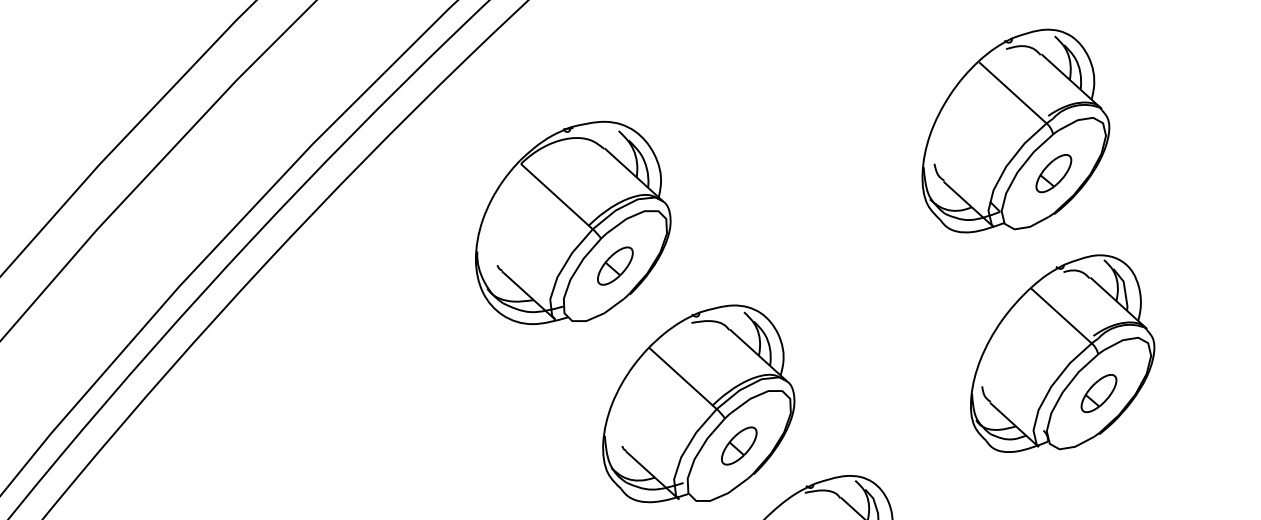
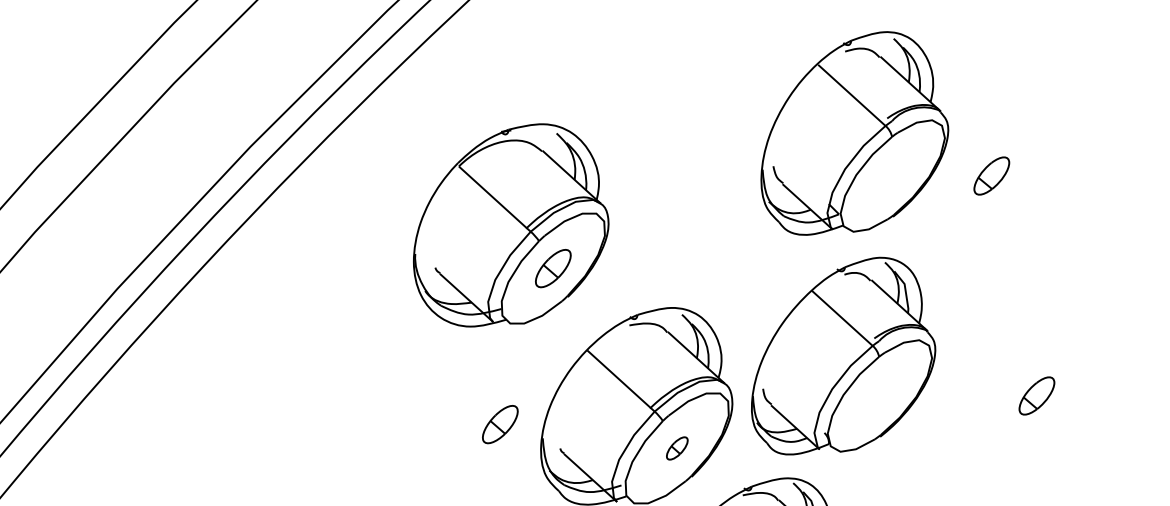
part: (1015, 130) -> (854, 132), moved
part: (1062, 353) -> (843, 355), moved
part: (562, 421) -> (500, 423), added
part: (739, 445) -> (677, 447), size x0.6

